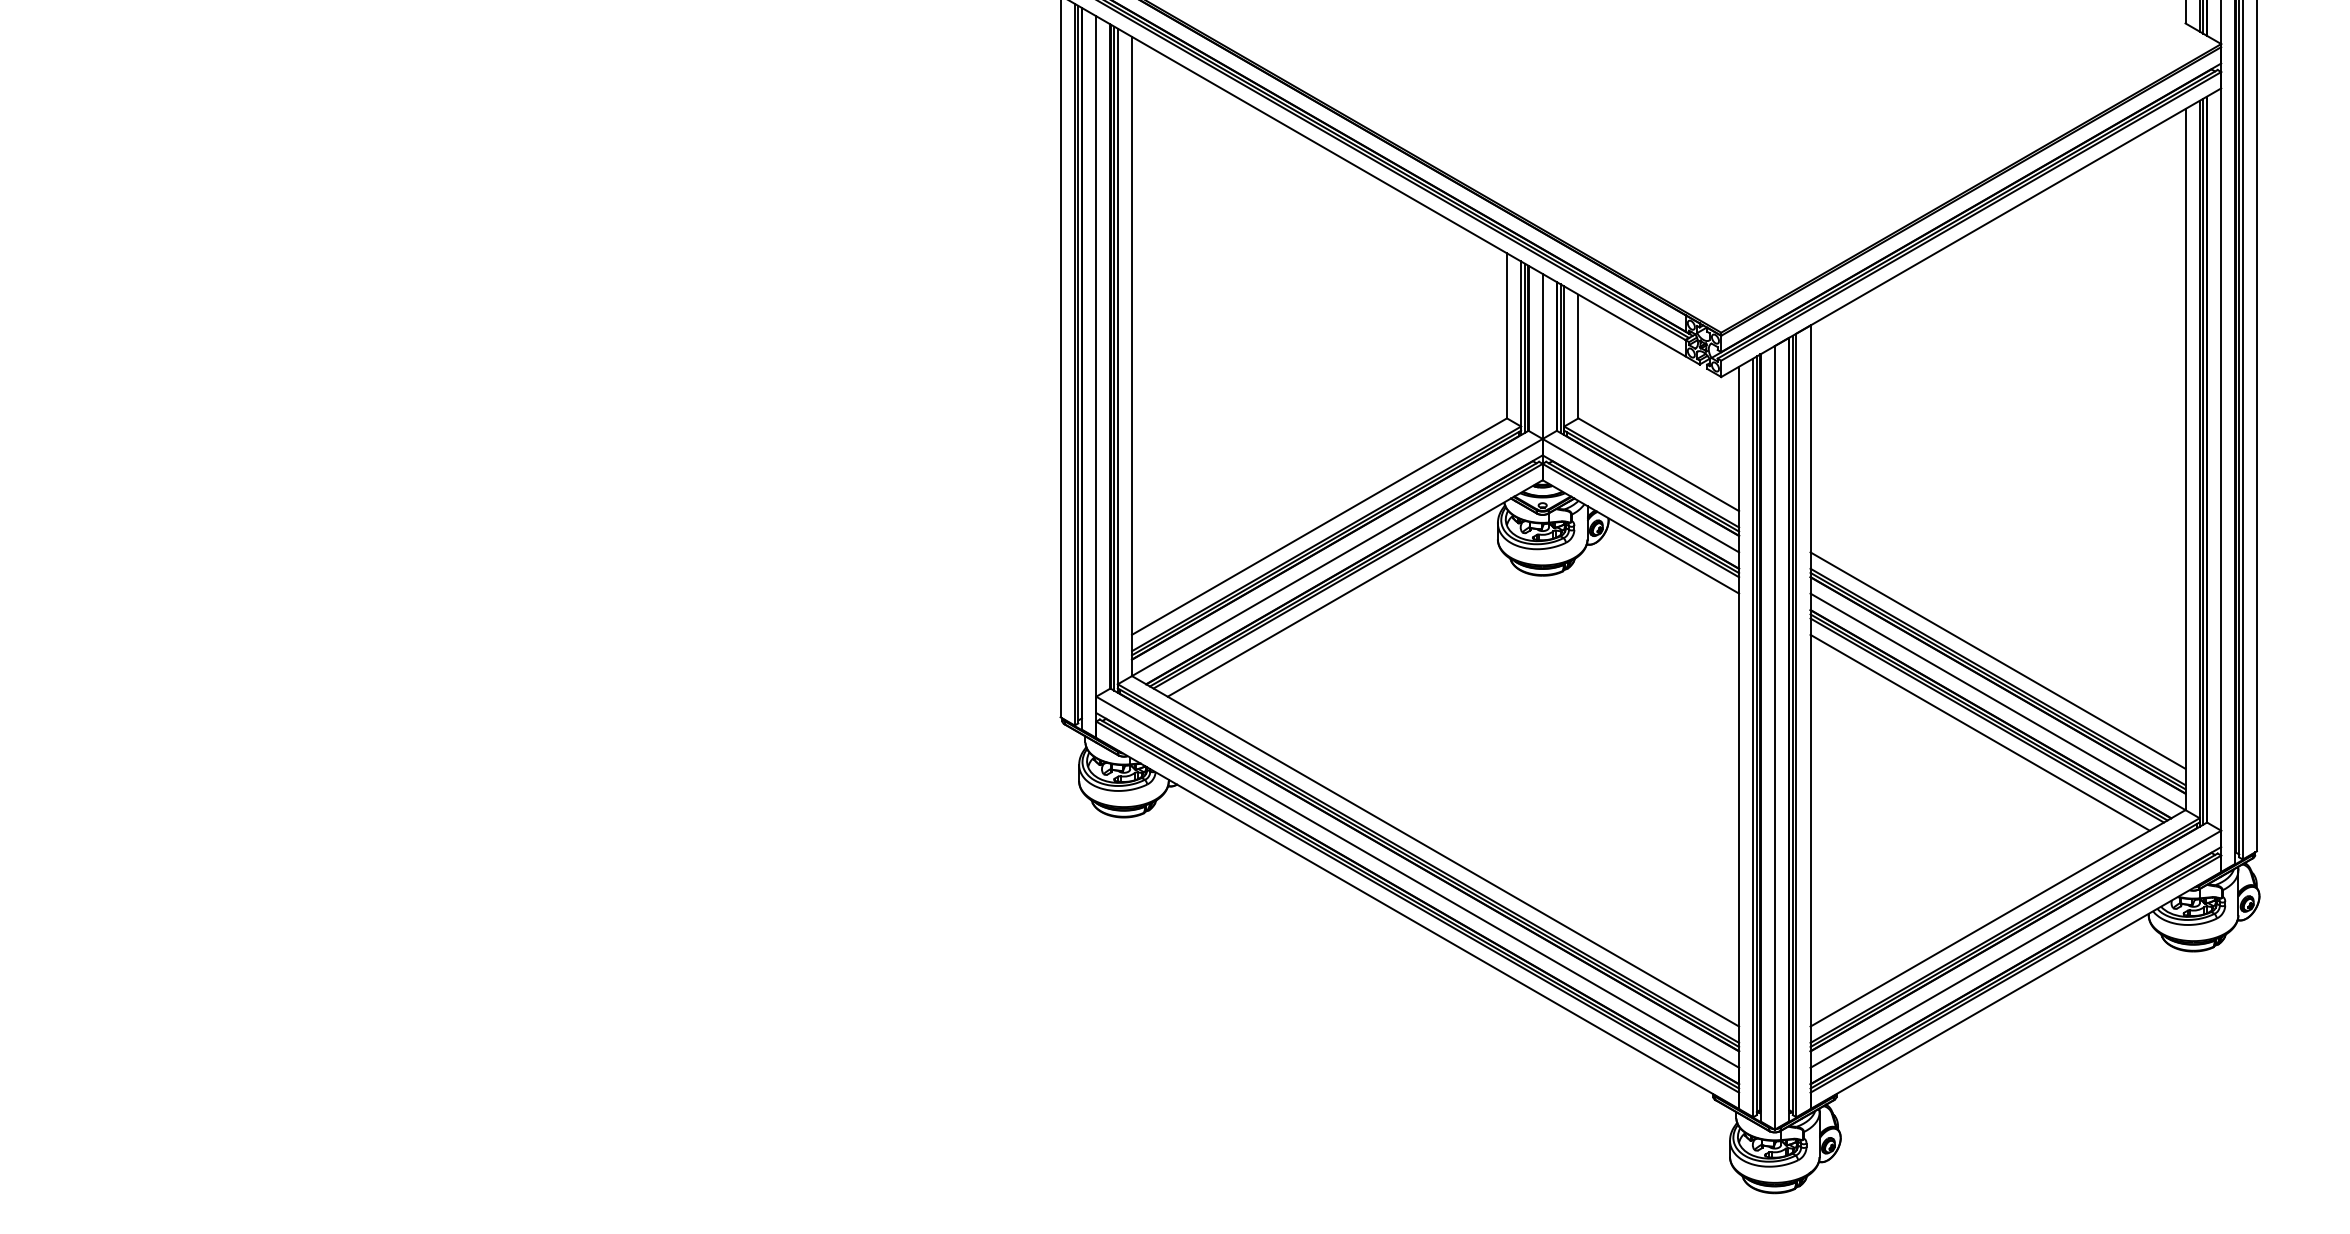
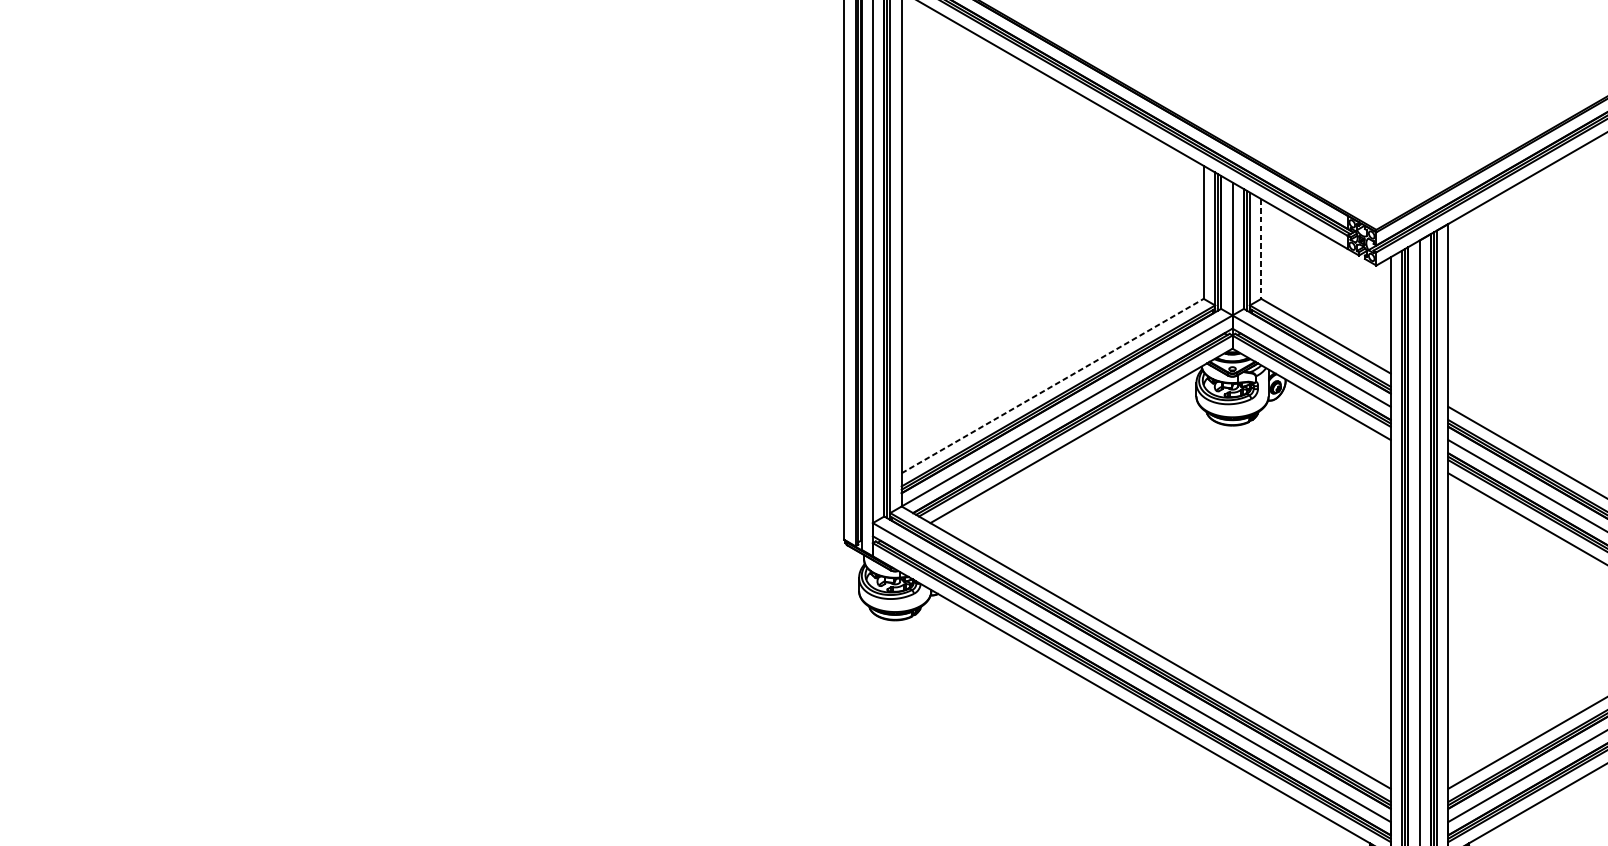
line: (1578, 356) -> (1261, 249), solid -> dashed
line: (1319, 526) -> (1052, 385), solid -> dashed

